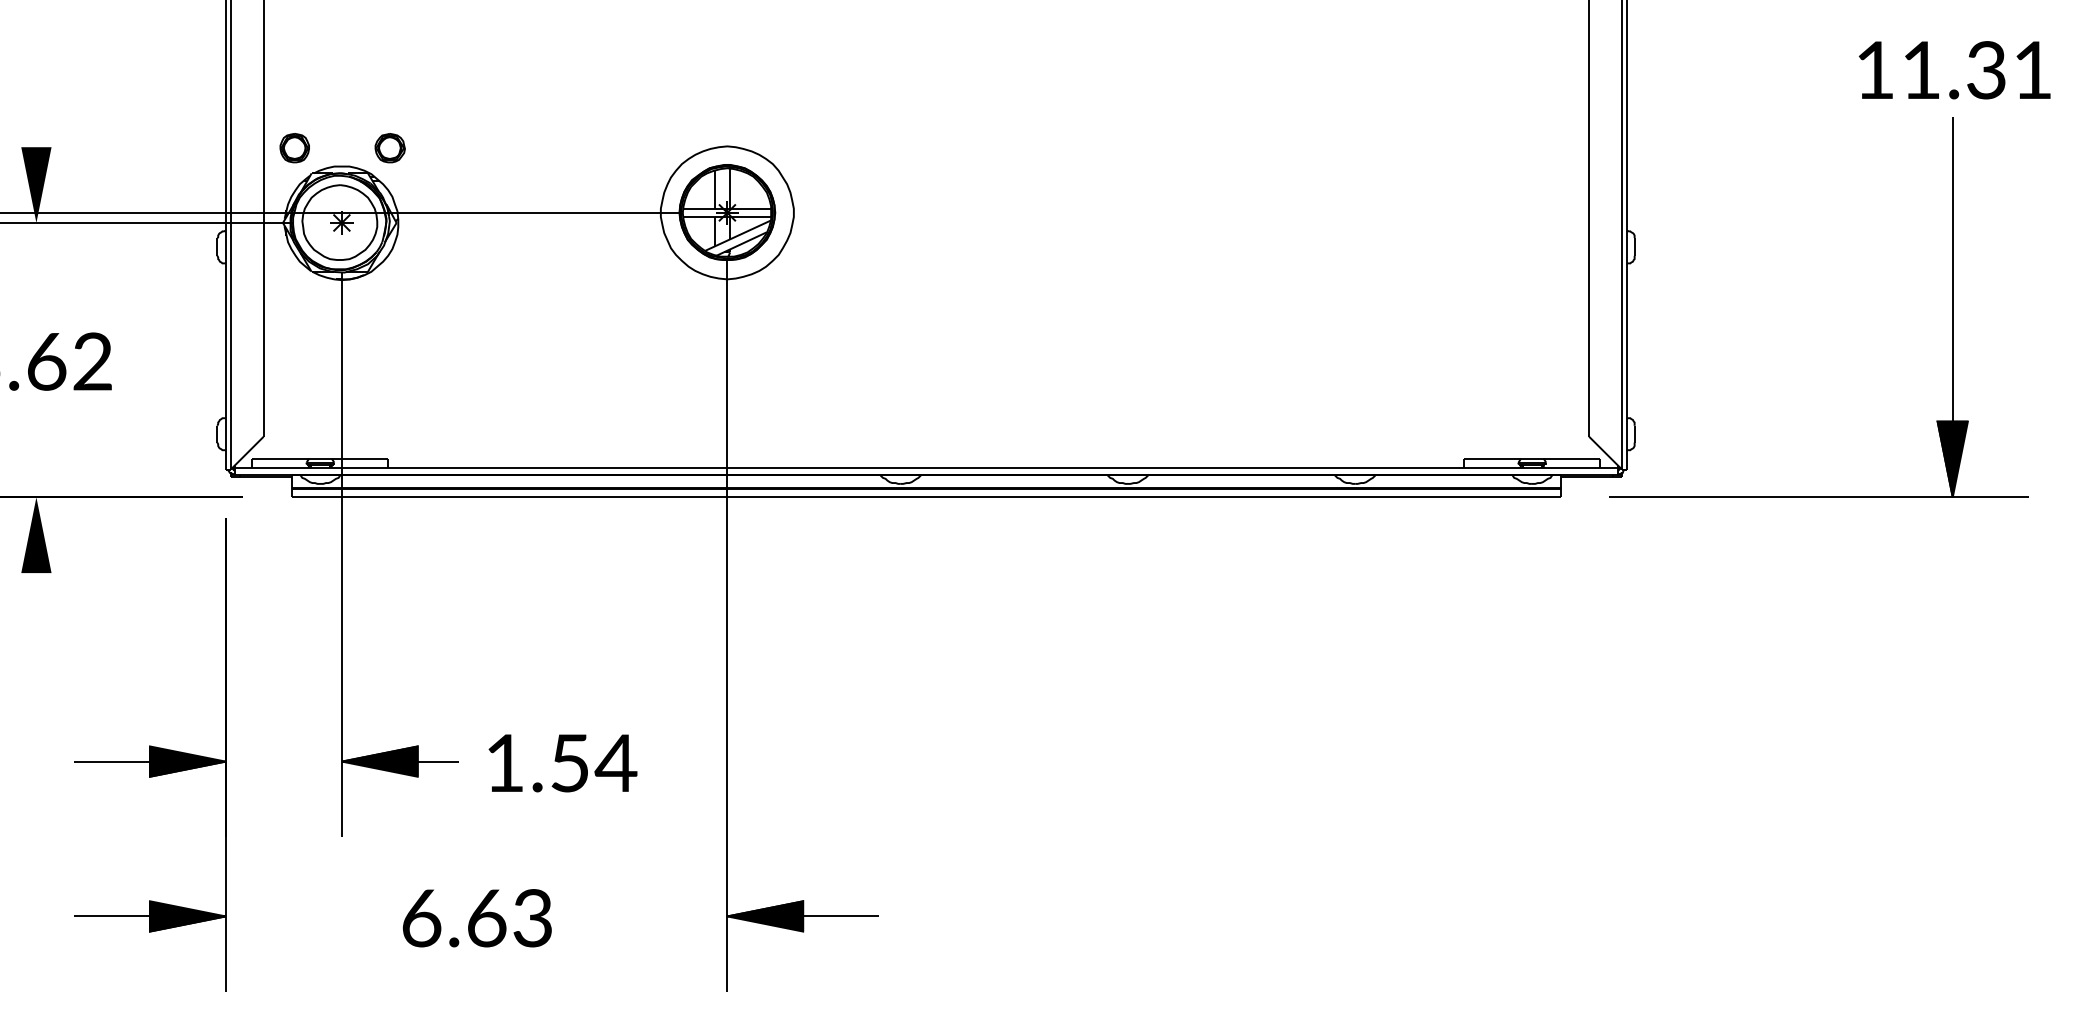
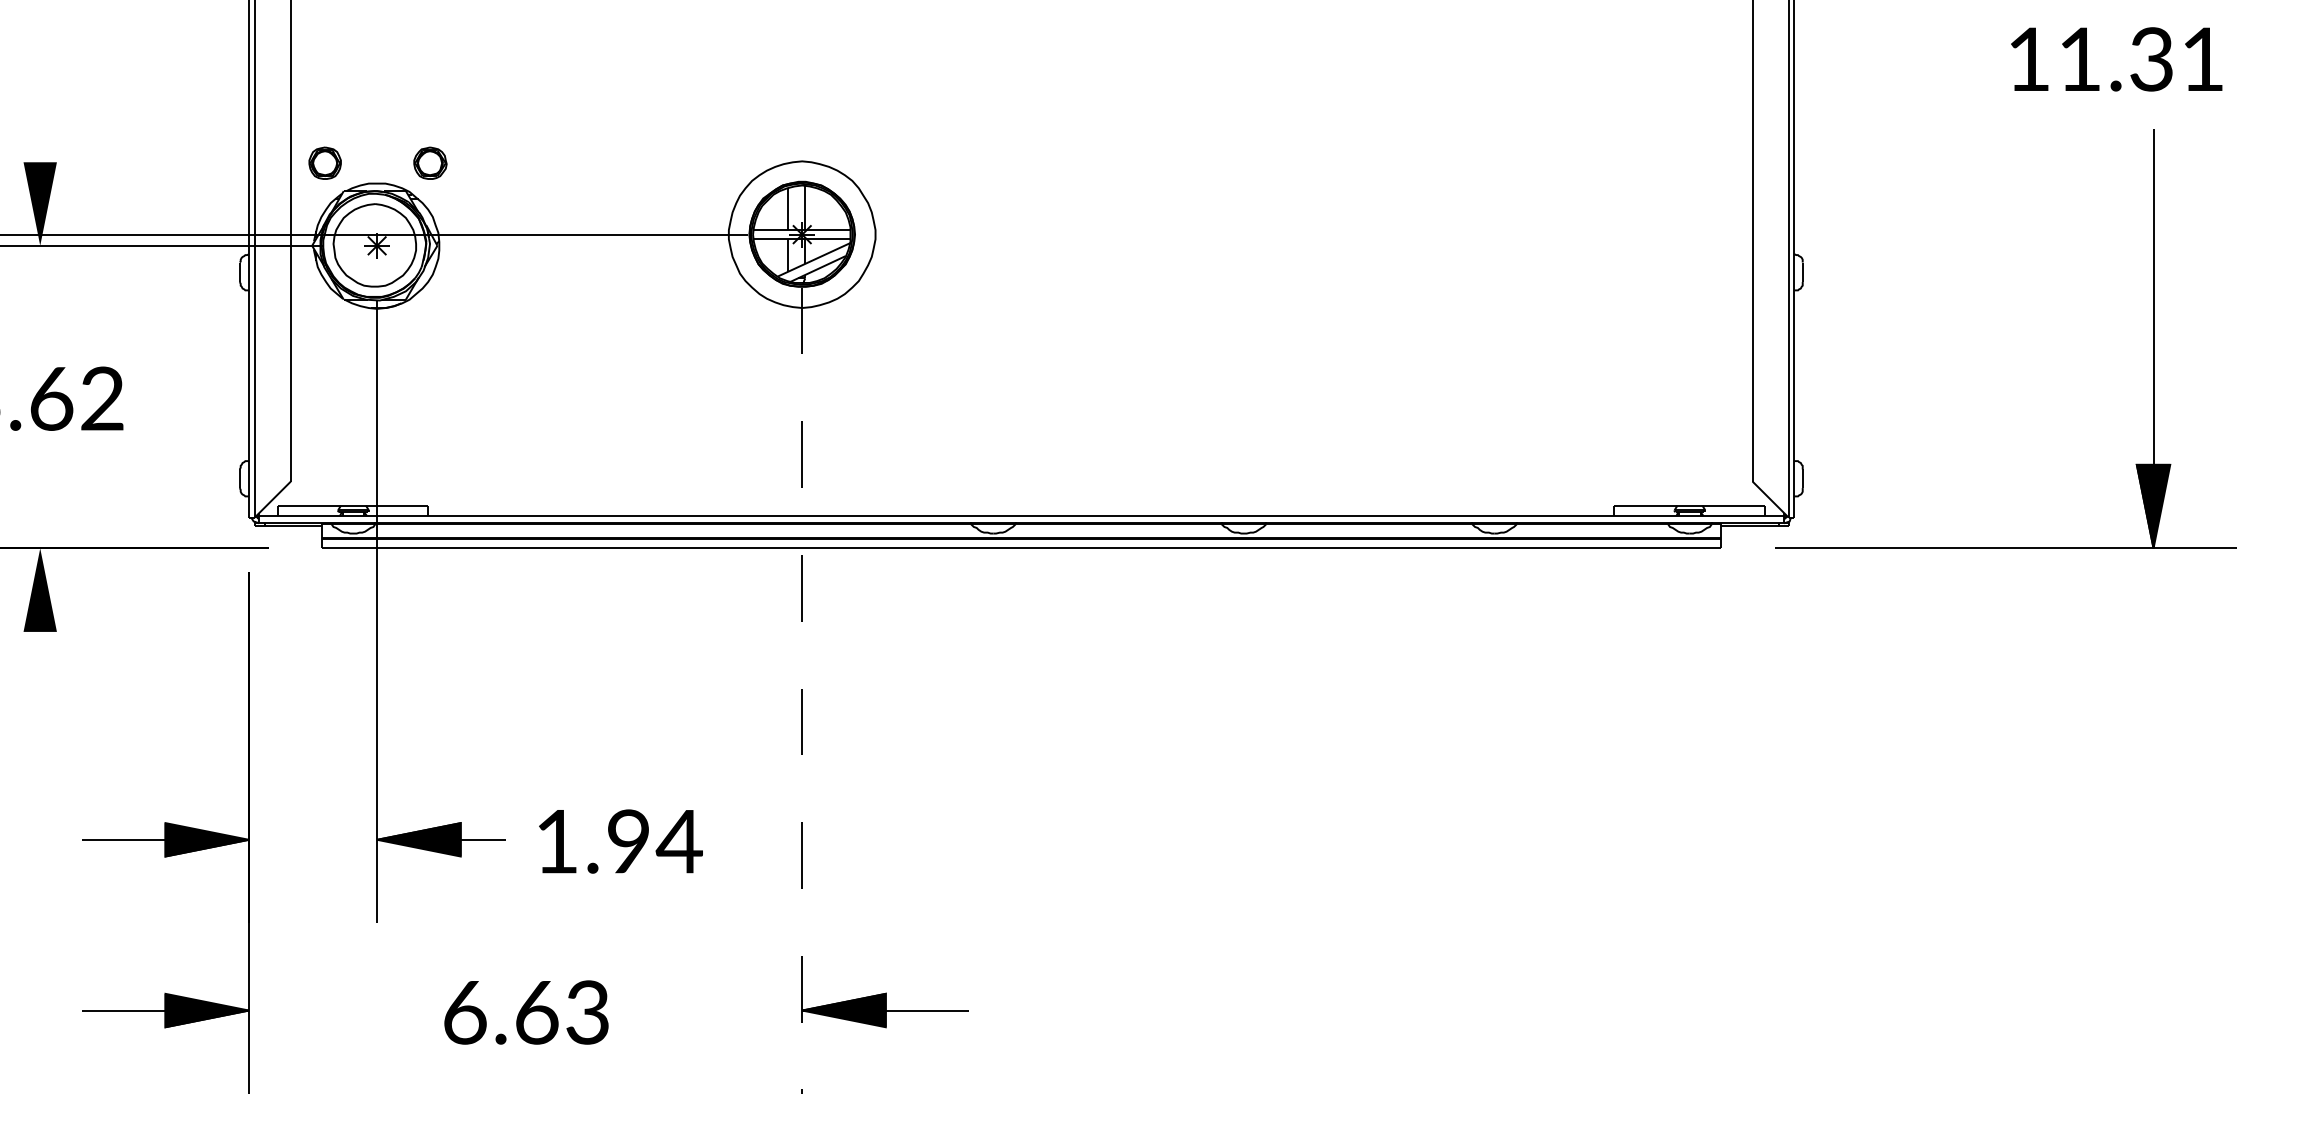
text: (1954, 70) -> (2116, 59), moved
line: (727, 627) -> (802, 691), solid -> dashed
text: (569, 763) -> (628, 841), 1.54 -> 1.94

